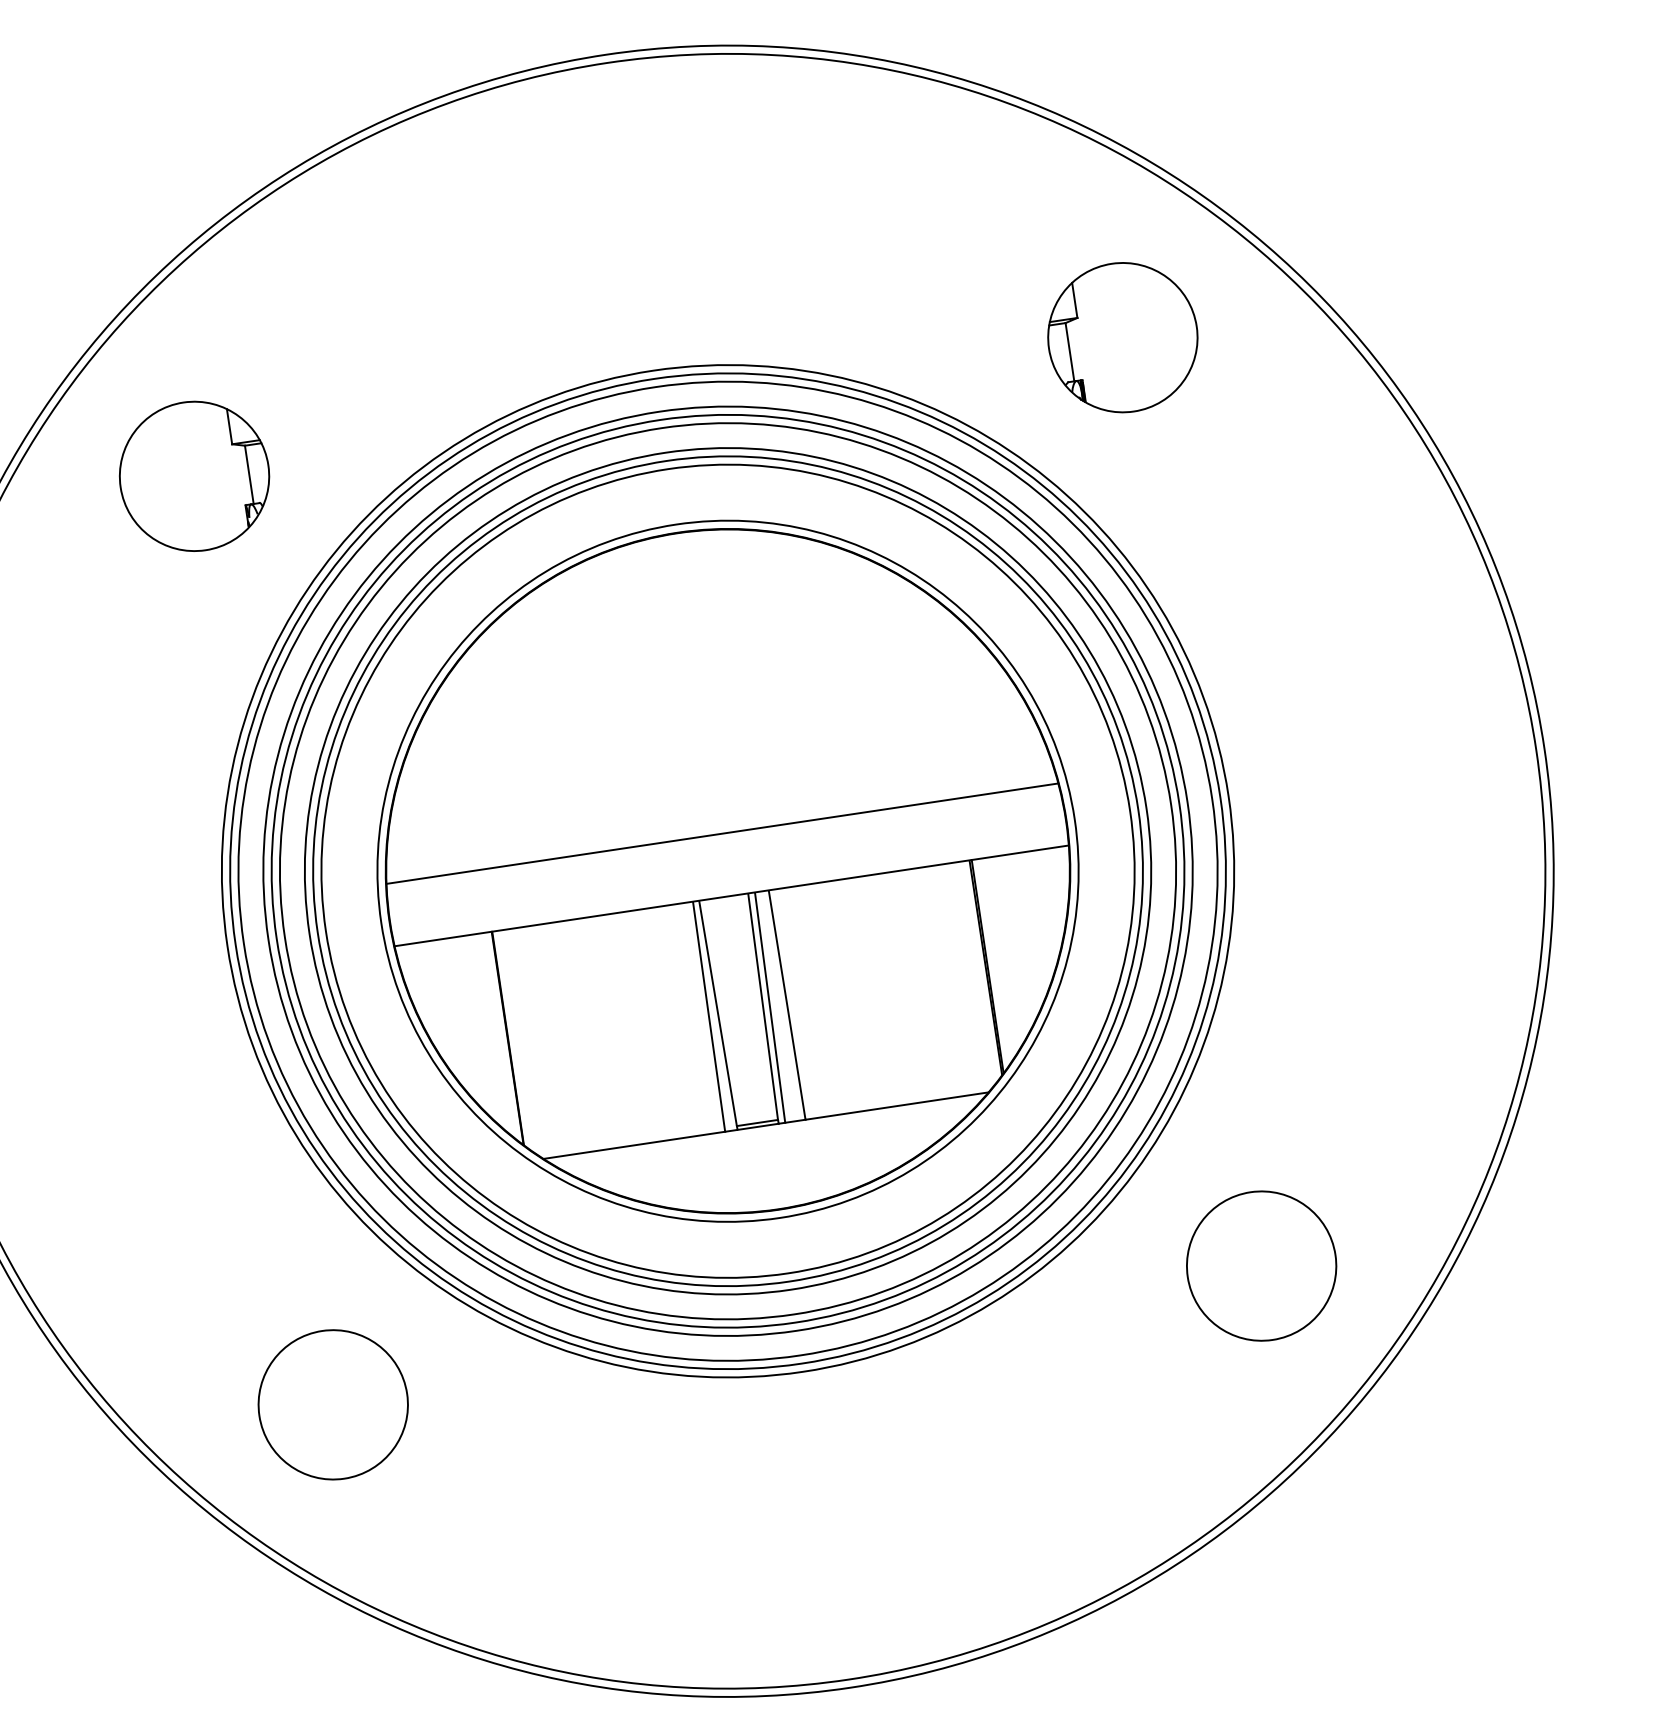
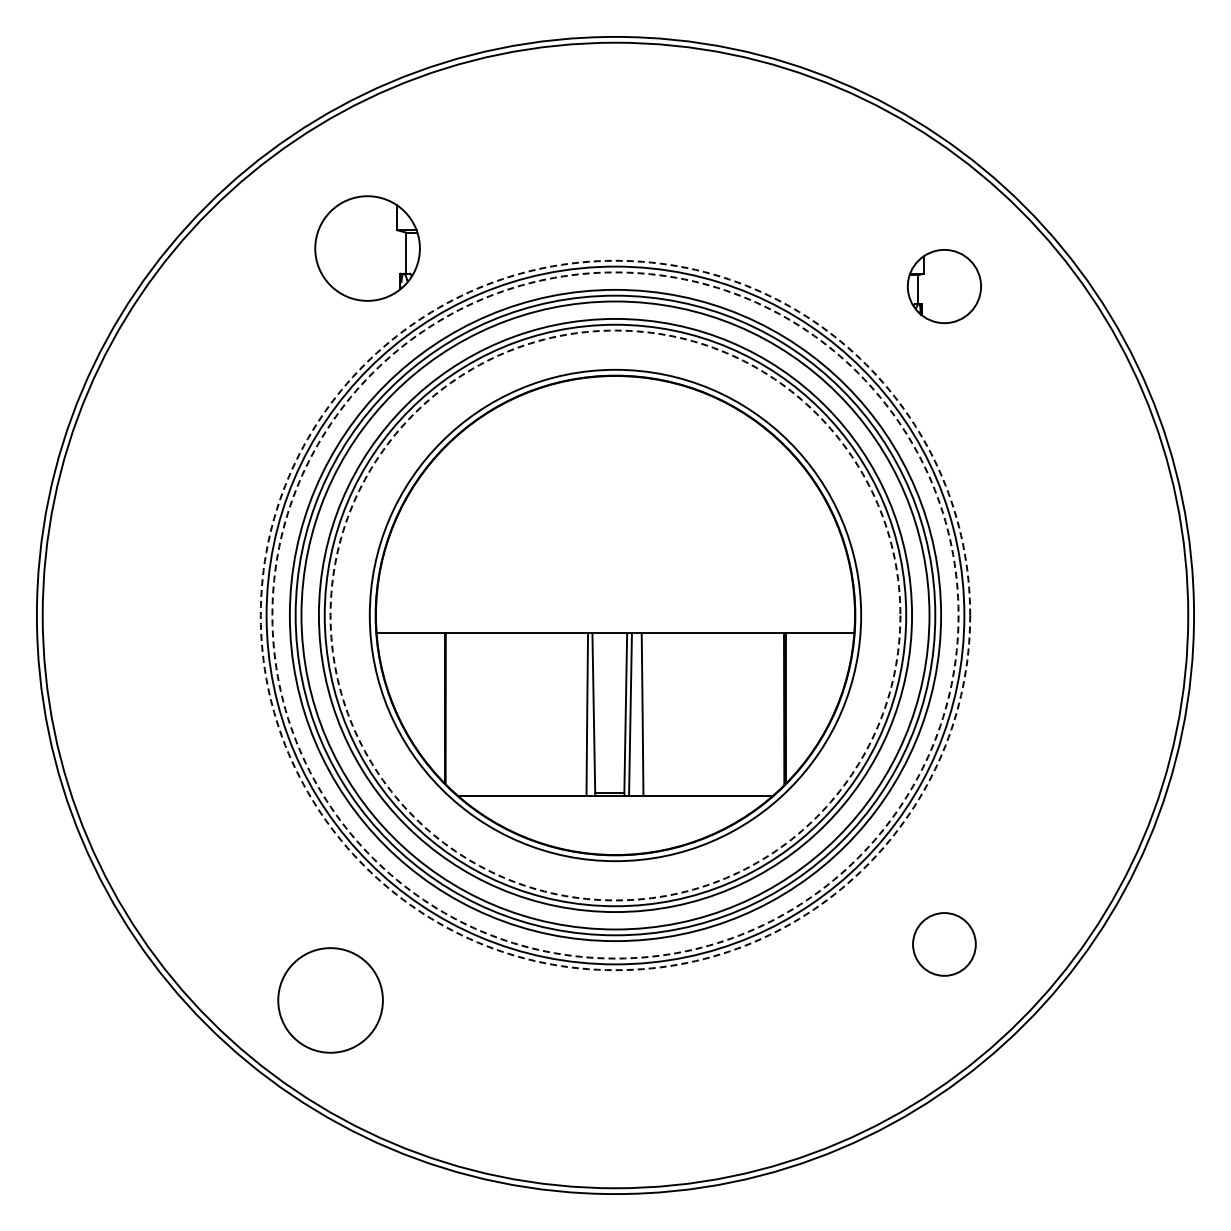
part: (1122, 337) -> (944, 286), size x0.7
part: (194, 476) -> (367, 248), moved
line: (722, 833) -> (615, 588), removed
circle: (728, 871) -> (615, 615), solid -> dashed
circle: (728, 871) -> (615, 615), solid -> dashed
circle: (728, 871) -> (615, 615), solid -> dashed
circle: (1261, 1266) -> (944, 944), size x0.6
circle: (333, 1404) -> (330, 1000), moved

